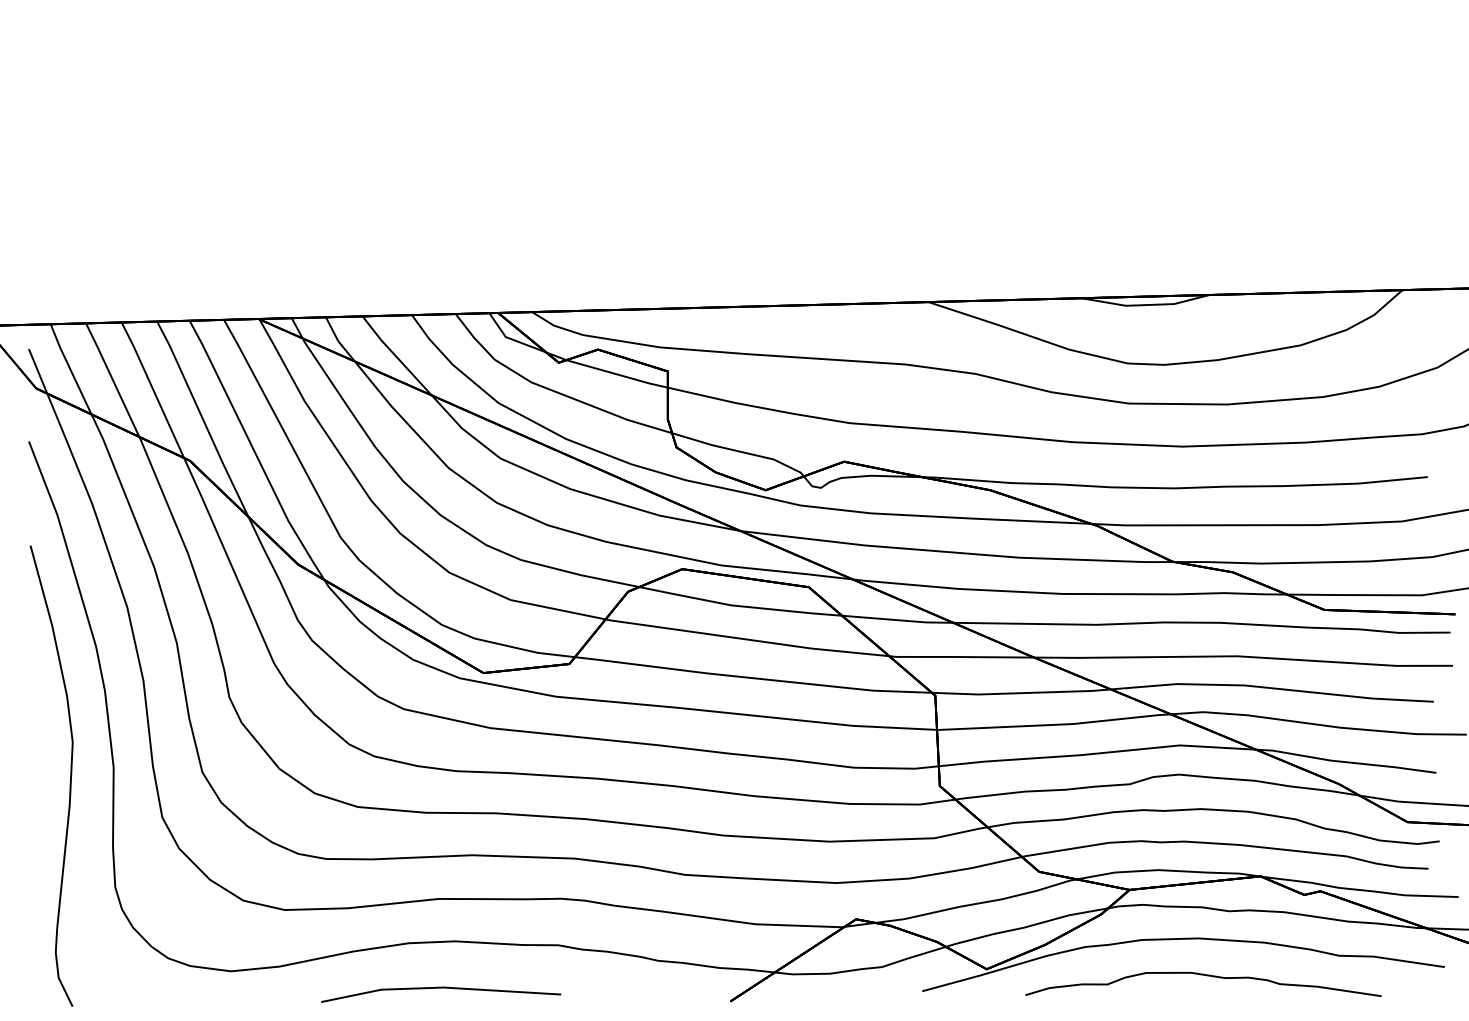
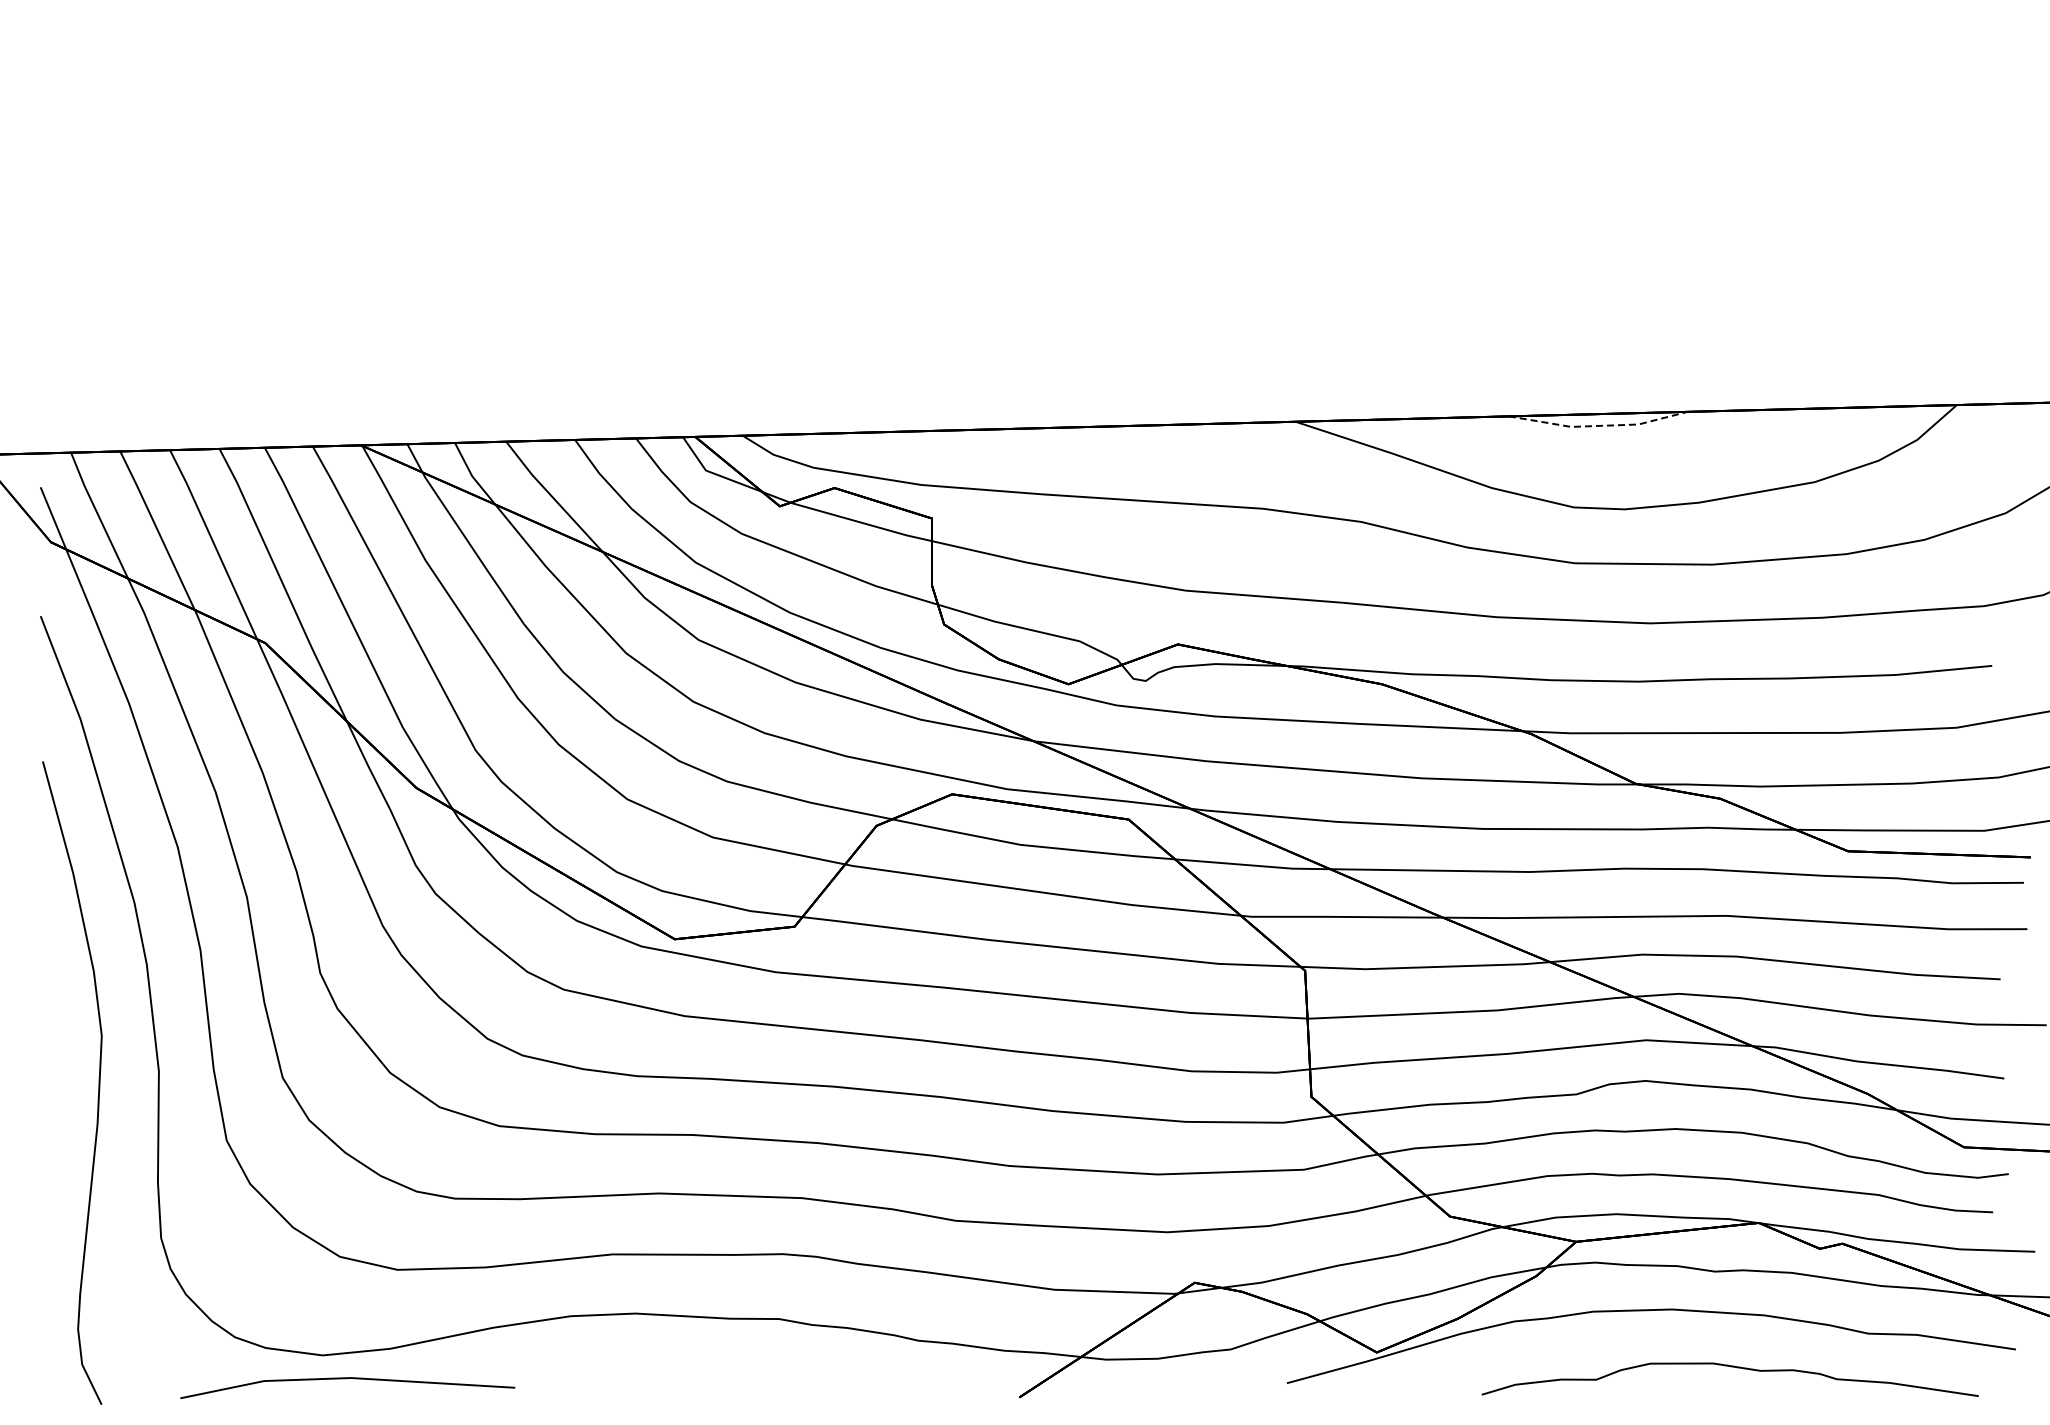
line: (1145, 304) -> (1598, 425), solid -> dashed
curve: (1203, 975) -> (1730, 1367), moved
line: (440, 988) -> (346, 1379), moved

